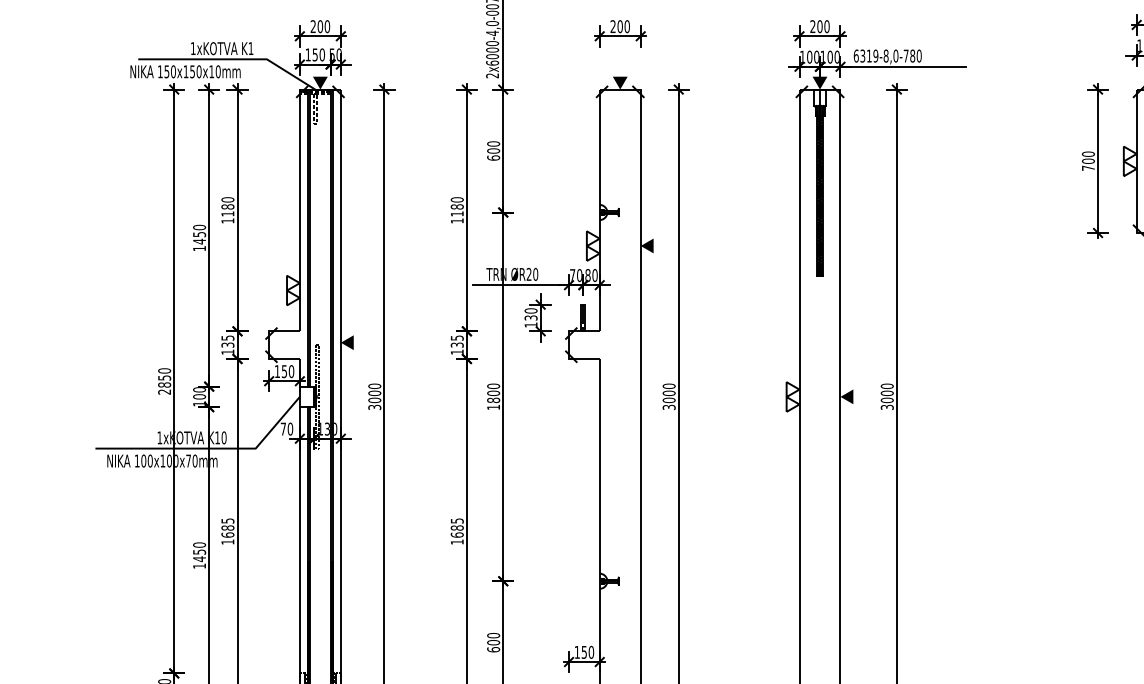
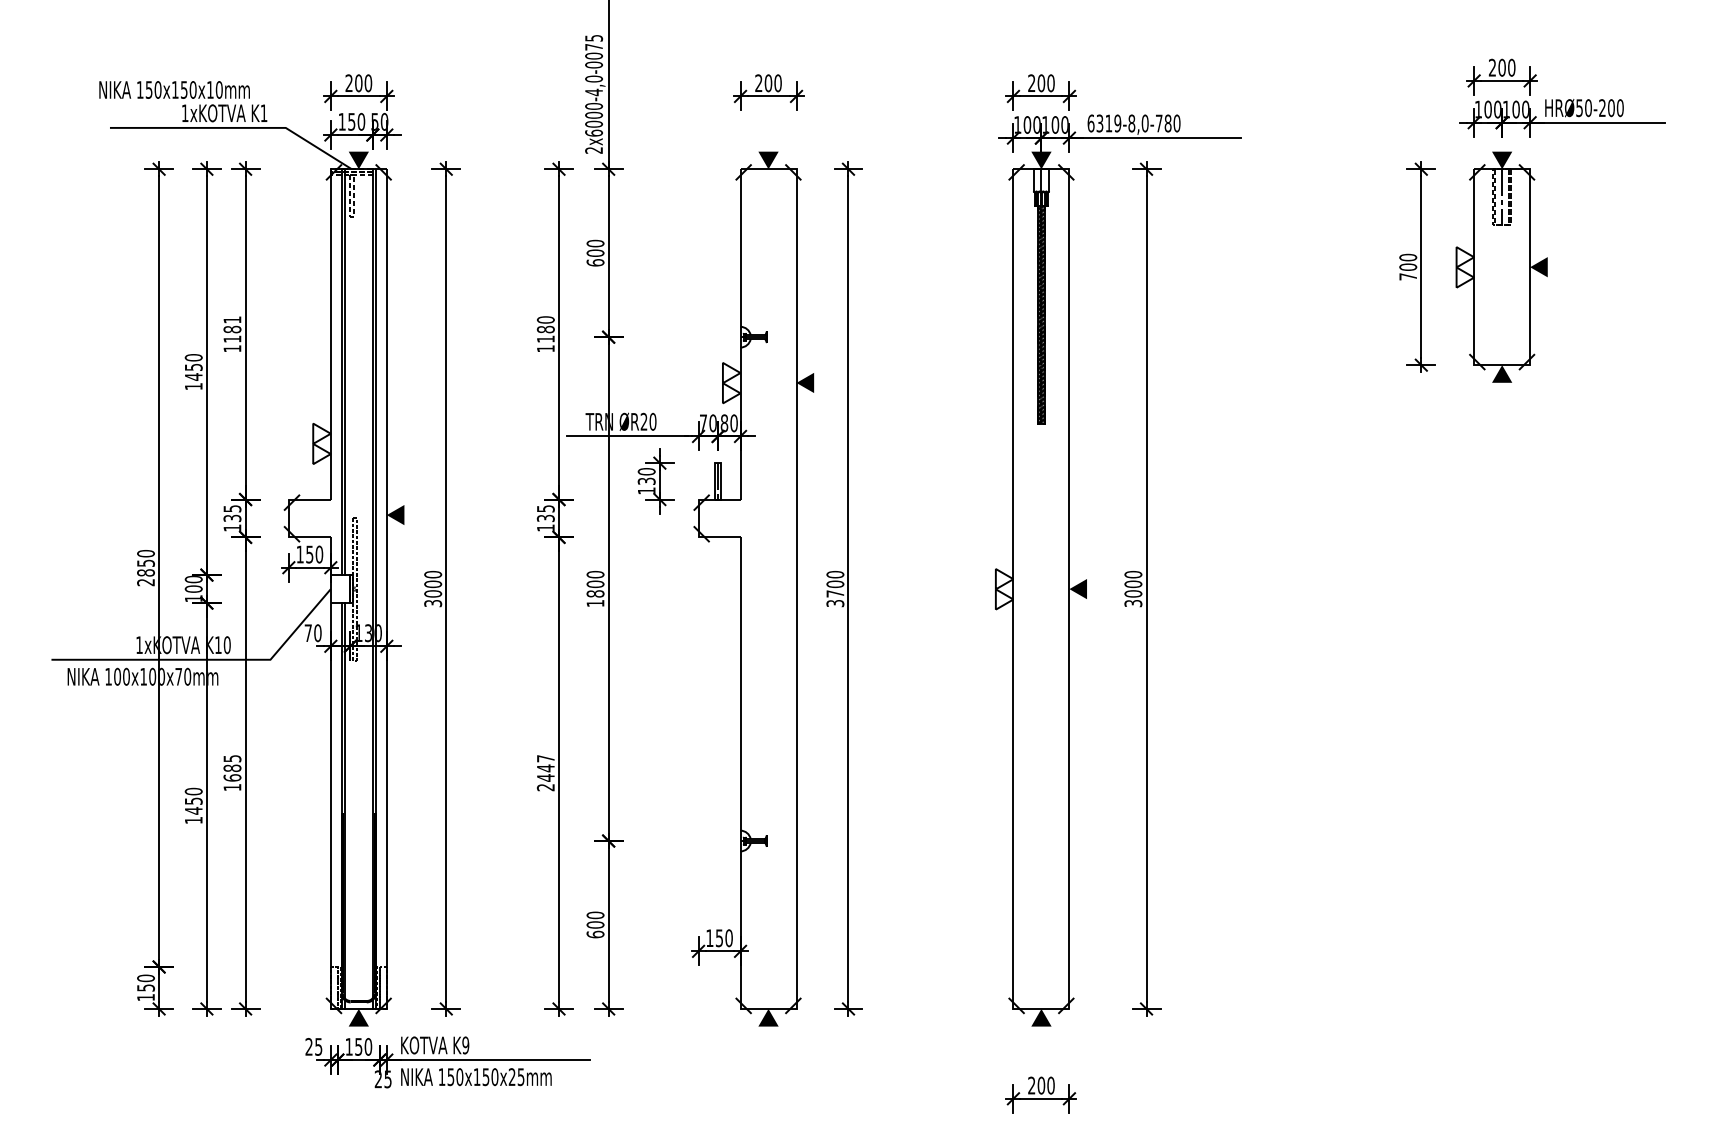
text: (185, 71) -> (174, 89), moved
text: (227, 199) -> (232, 319), 1180 -> 1181
text: (669, 400) -> (835, 593), 3000 -> 3700
text: (457, 531) -> (545, 773), 1685 -> 2447

